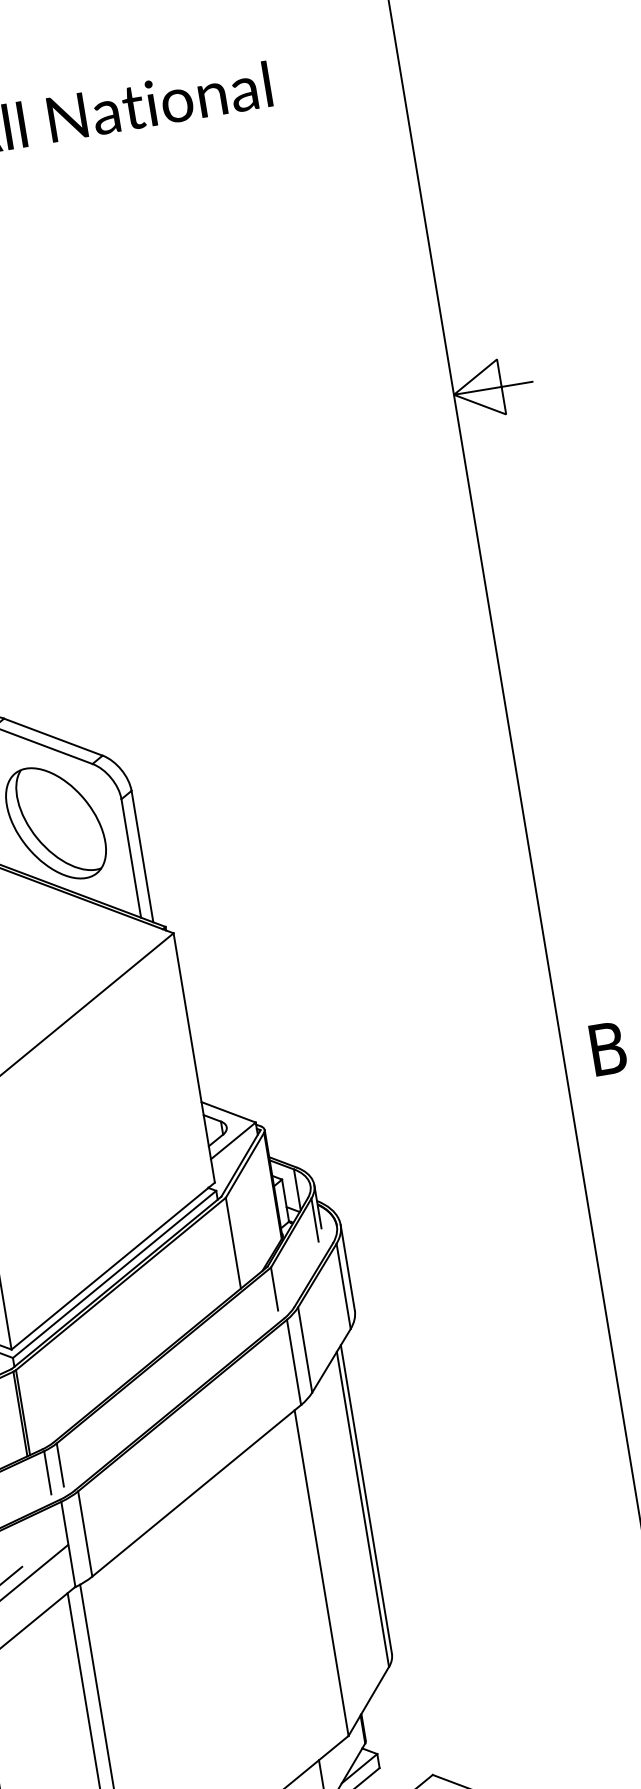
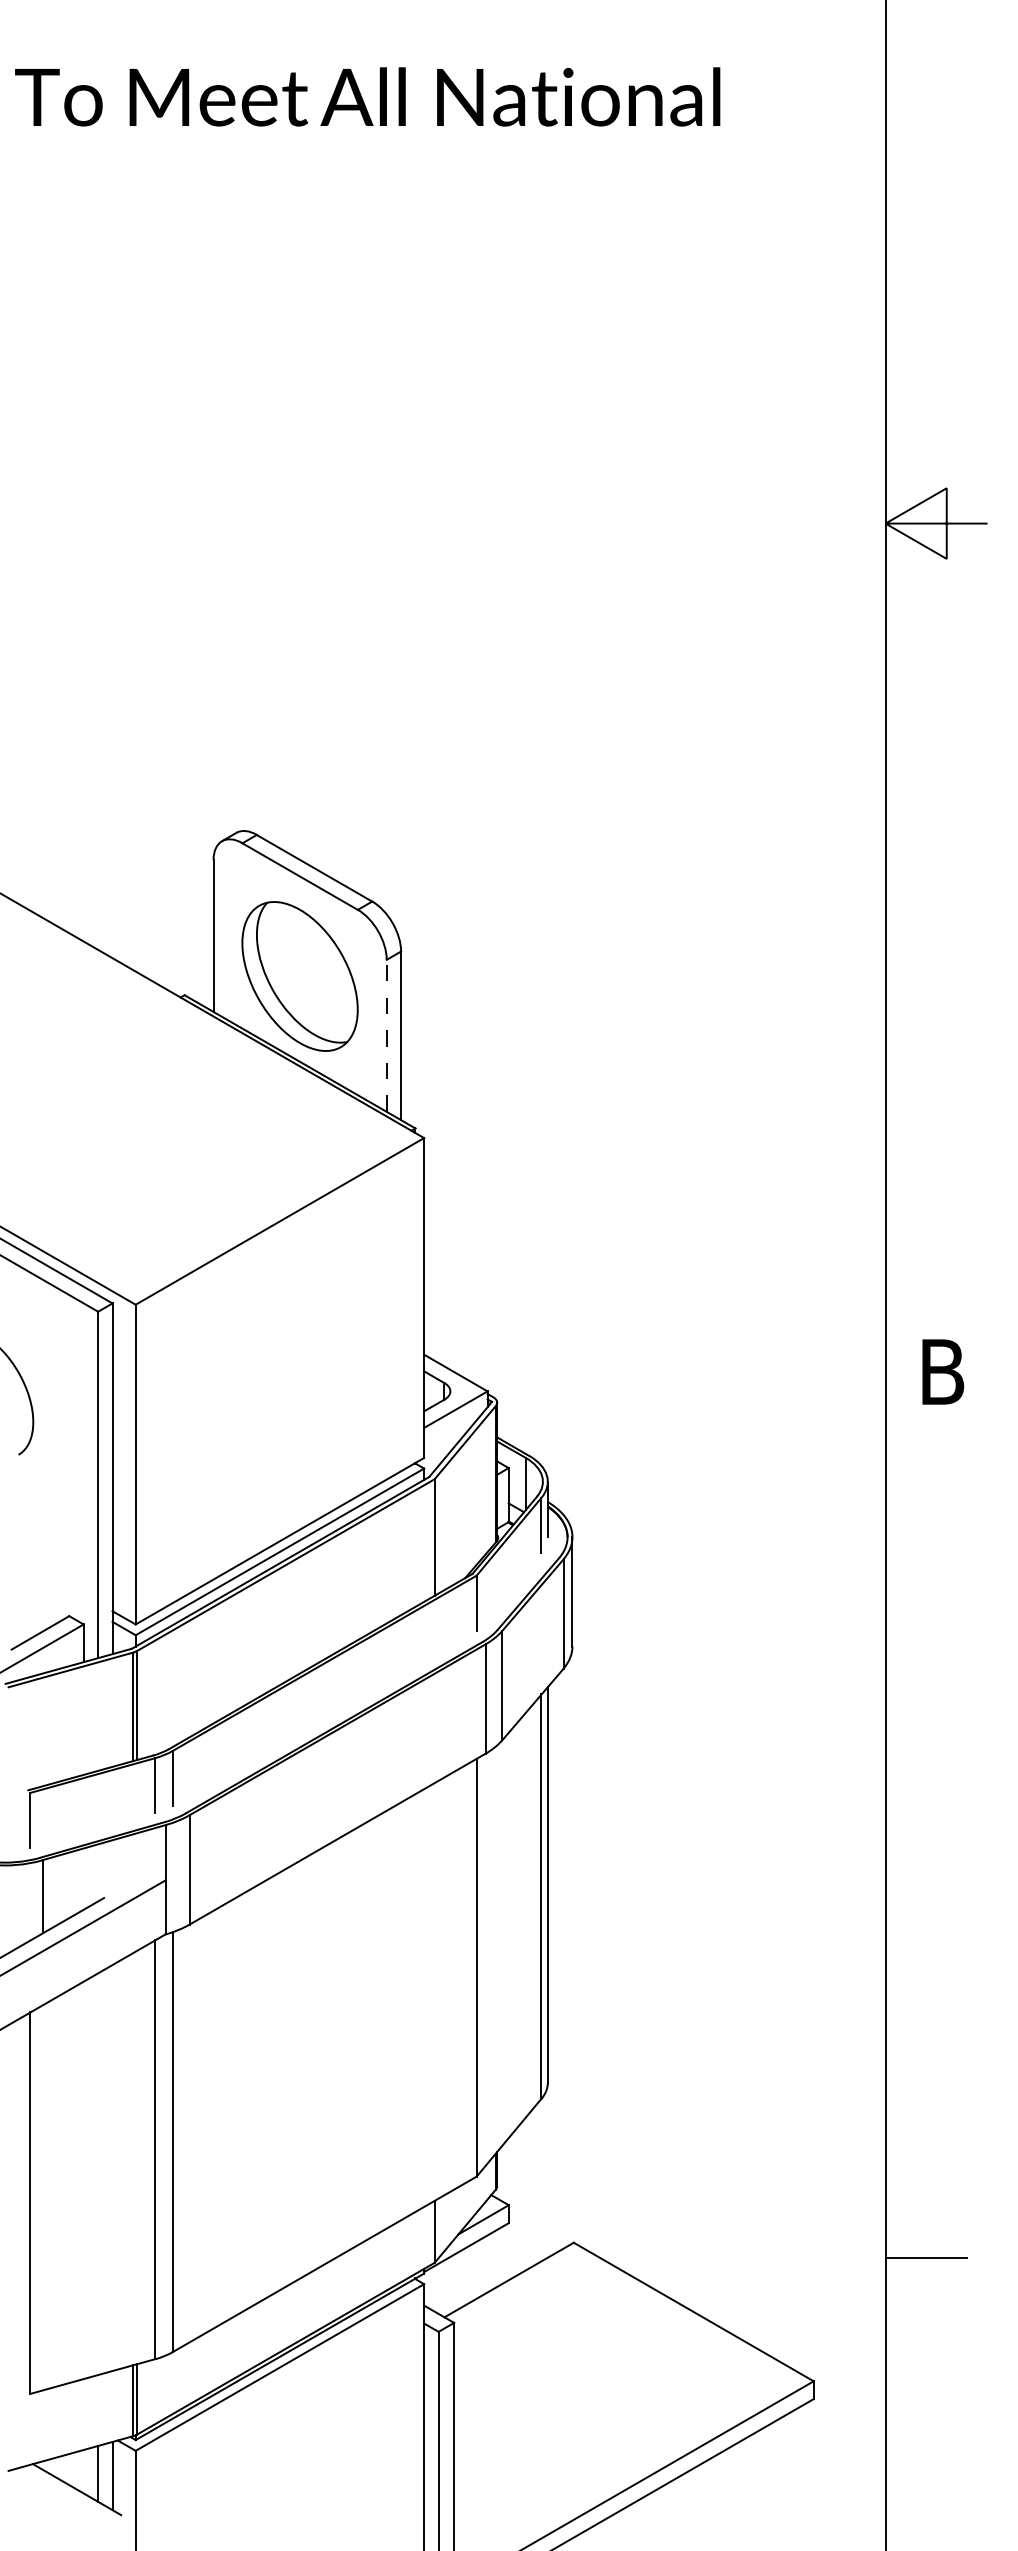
line: (131, 858) -> (386, 1035), solid -> dashed

